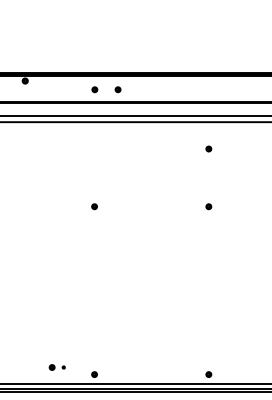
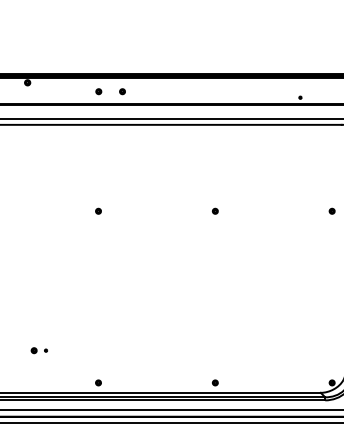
part: (208, 148) -> (214, 151), removed
part: (56, 367) -> (38, 350), moved

